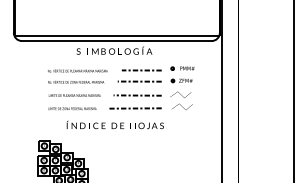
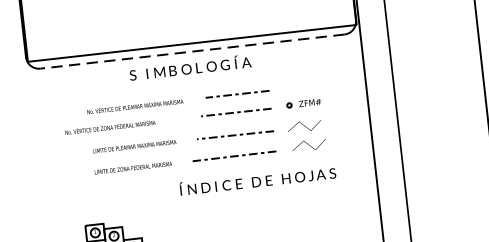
line: (116, 41) -> (191, 52), solid -> dashed
part: (182, 68) -> (302, 83), removed
text: (76, 81) -> (111, 126), moved
text: (114, 124) -> (256, 179), moved

